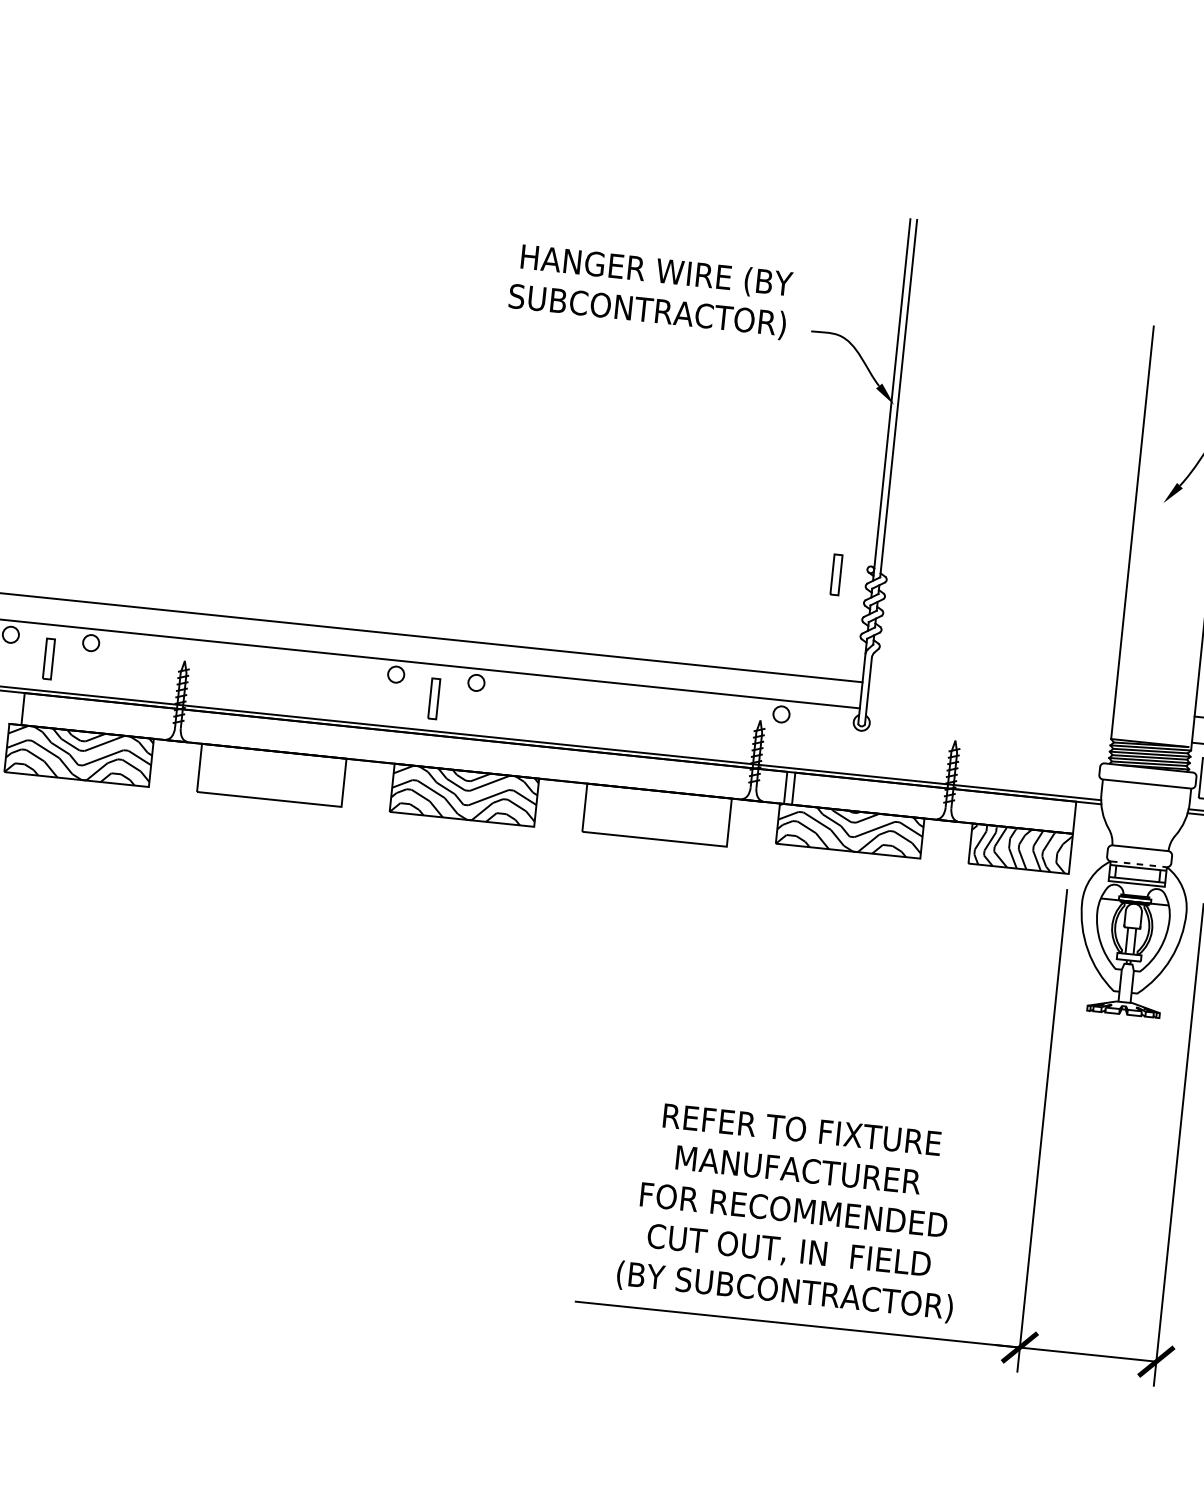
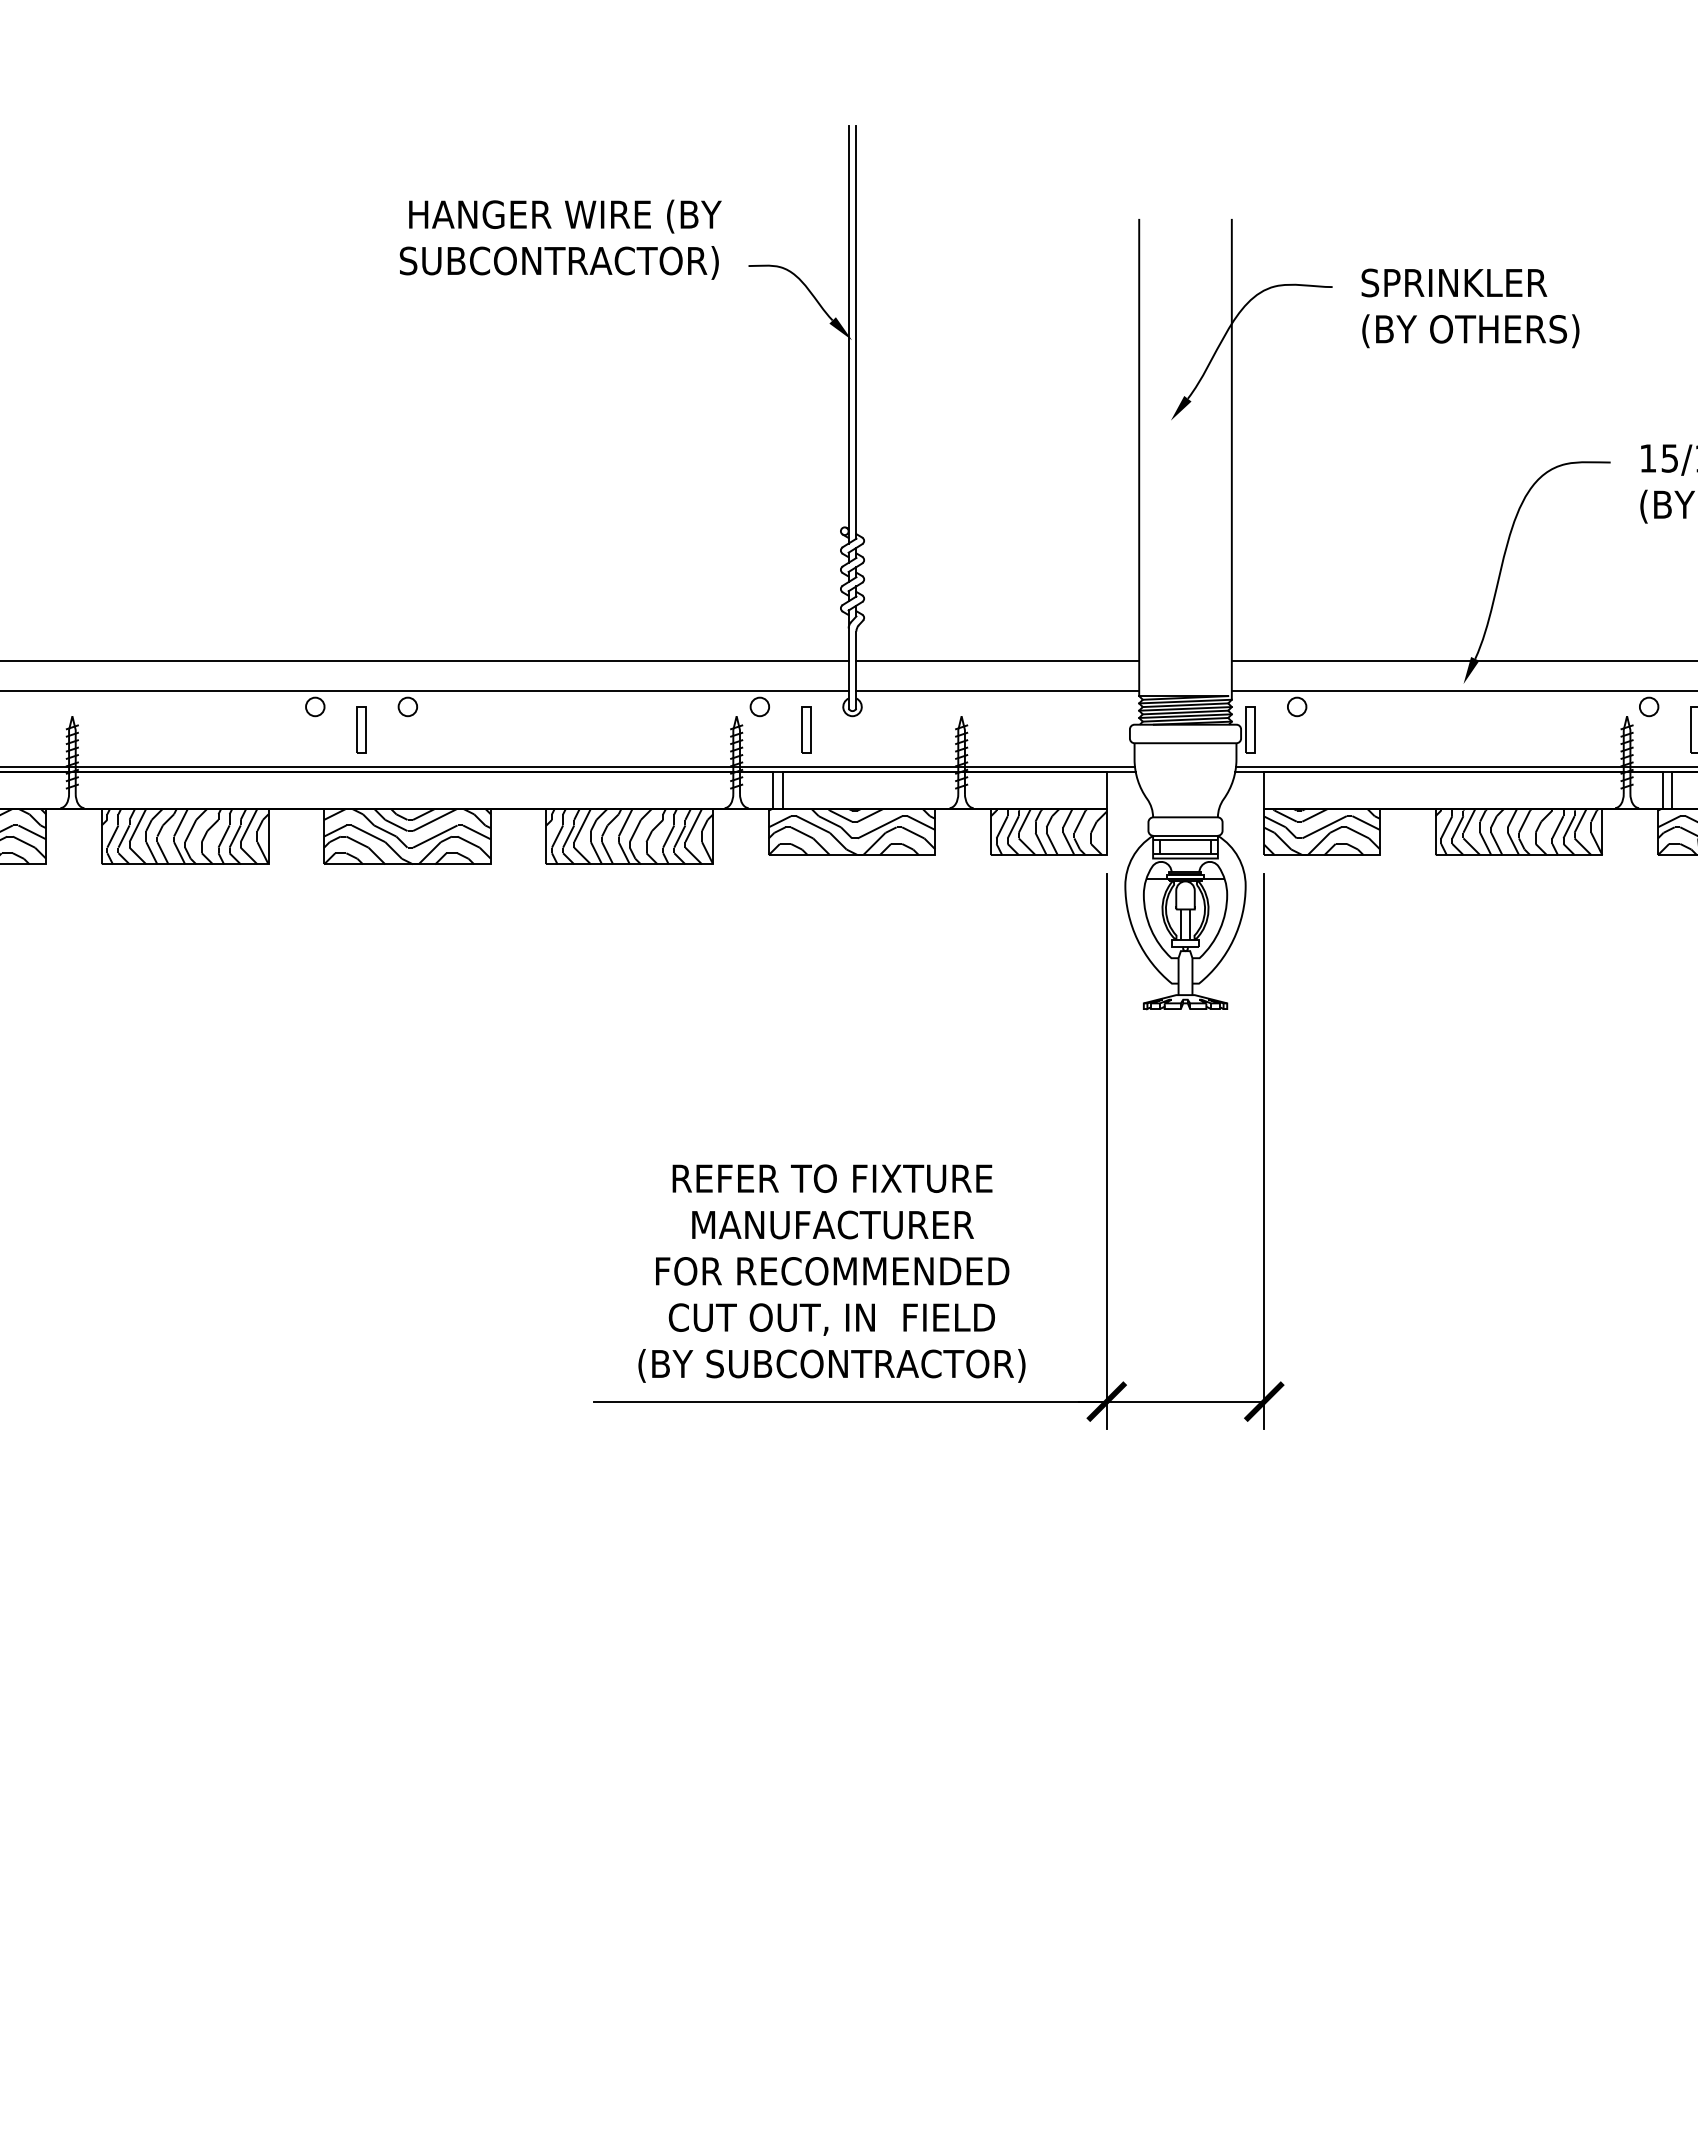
part: (836, 574) -> (806, 729), moved
line: (991, 695) -> (997, 660), added
line: (988, 721) -> (997, 690), added
hatch: (271, 775) -> (184, 836), added
hatch: (656, 815) -> (629, 836), added
line: (1139, 864) -> (1186, 835), dashed -> solid

